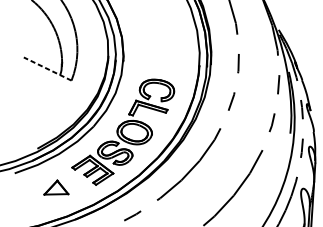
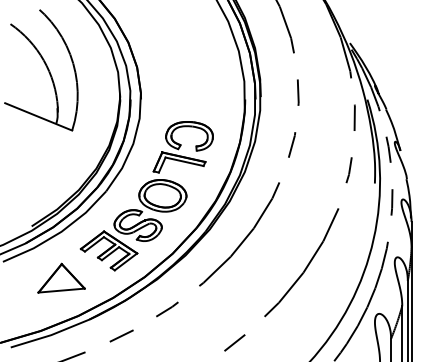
line: (47, 68) -> (38, 116), dashed -> solid
part: (56, 187) -> (61, 277), size x1.43

